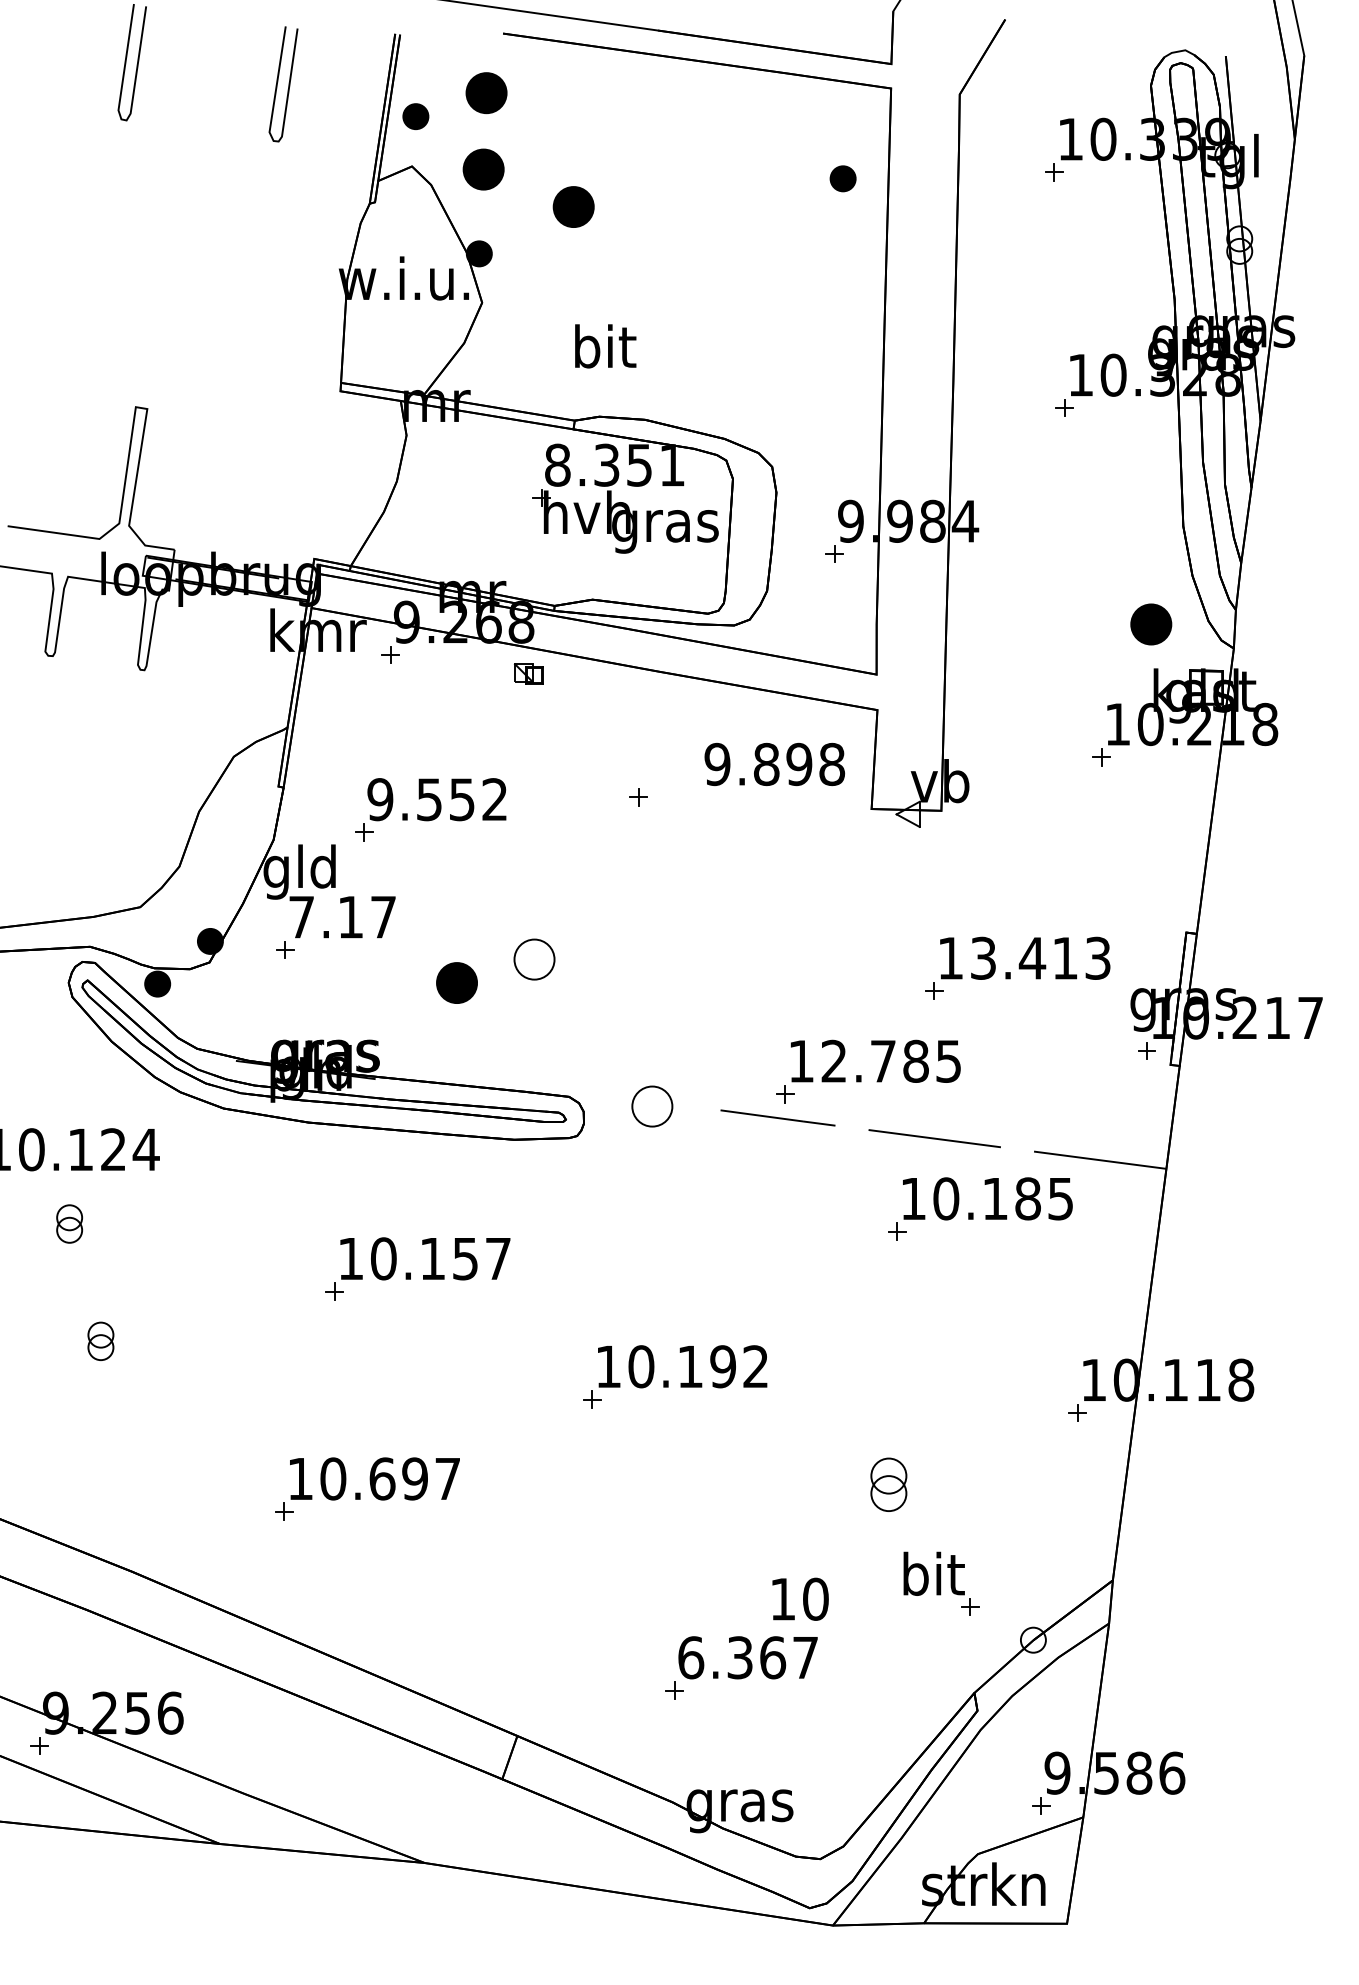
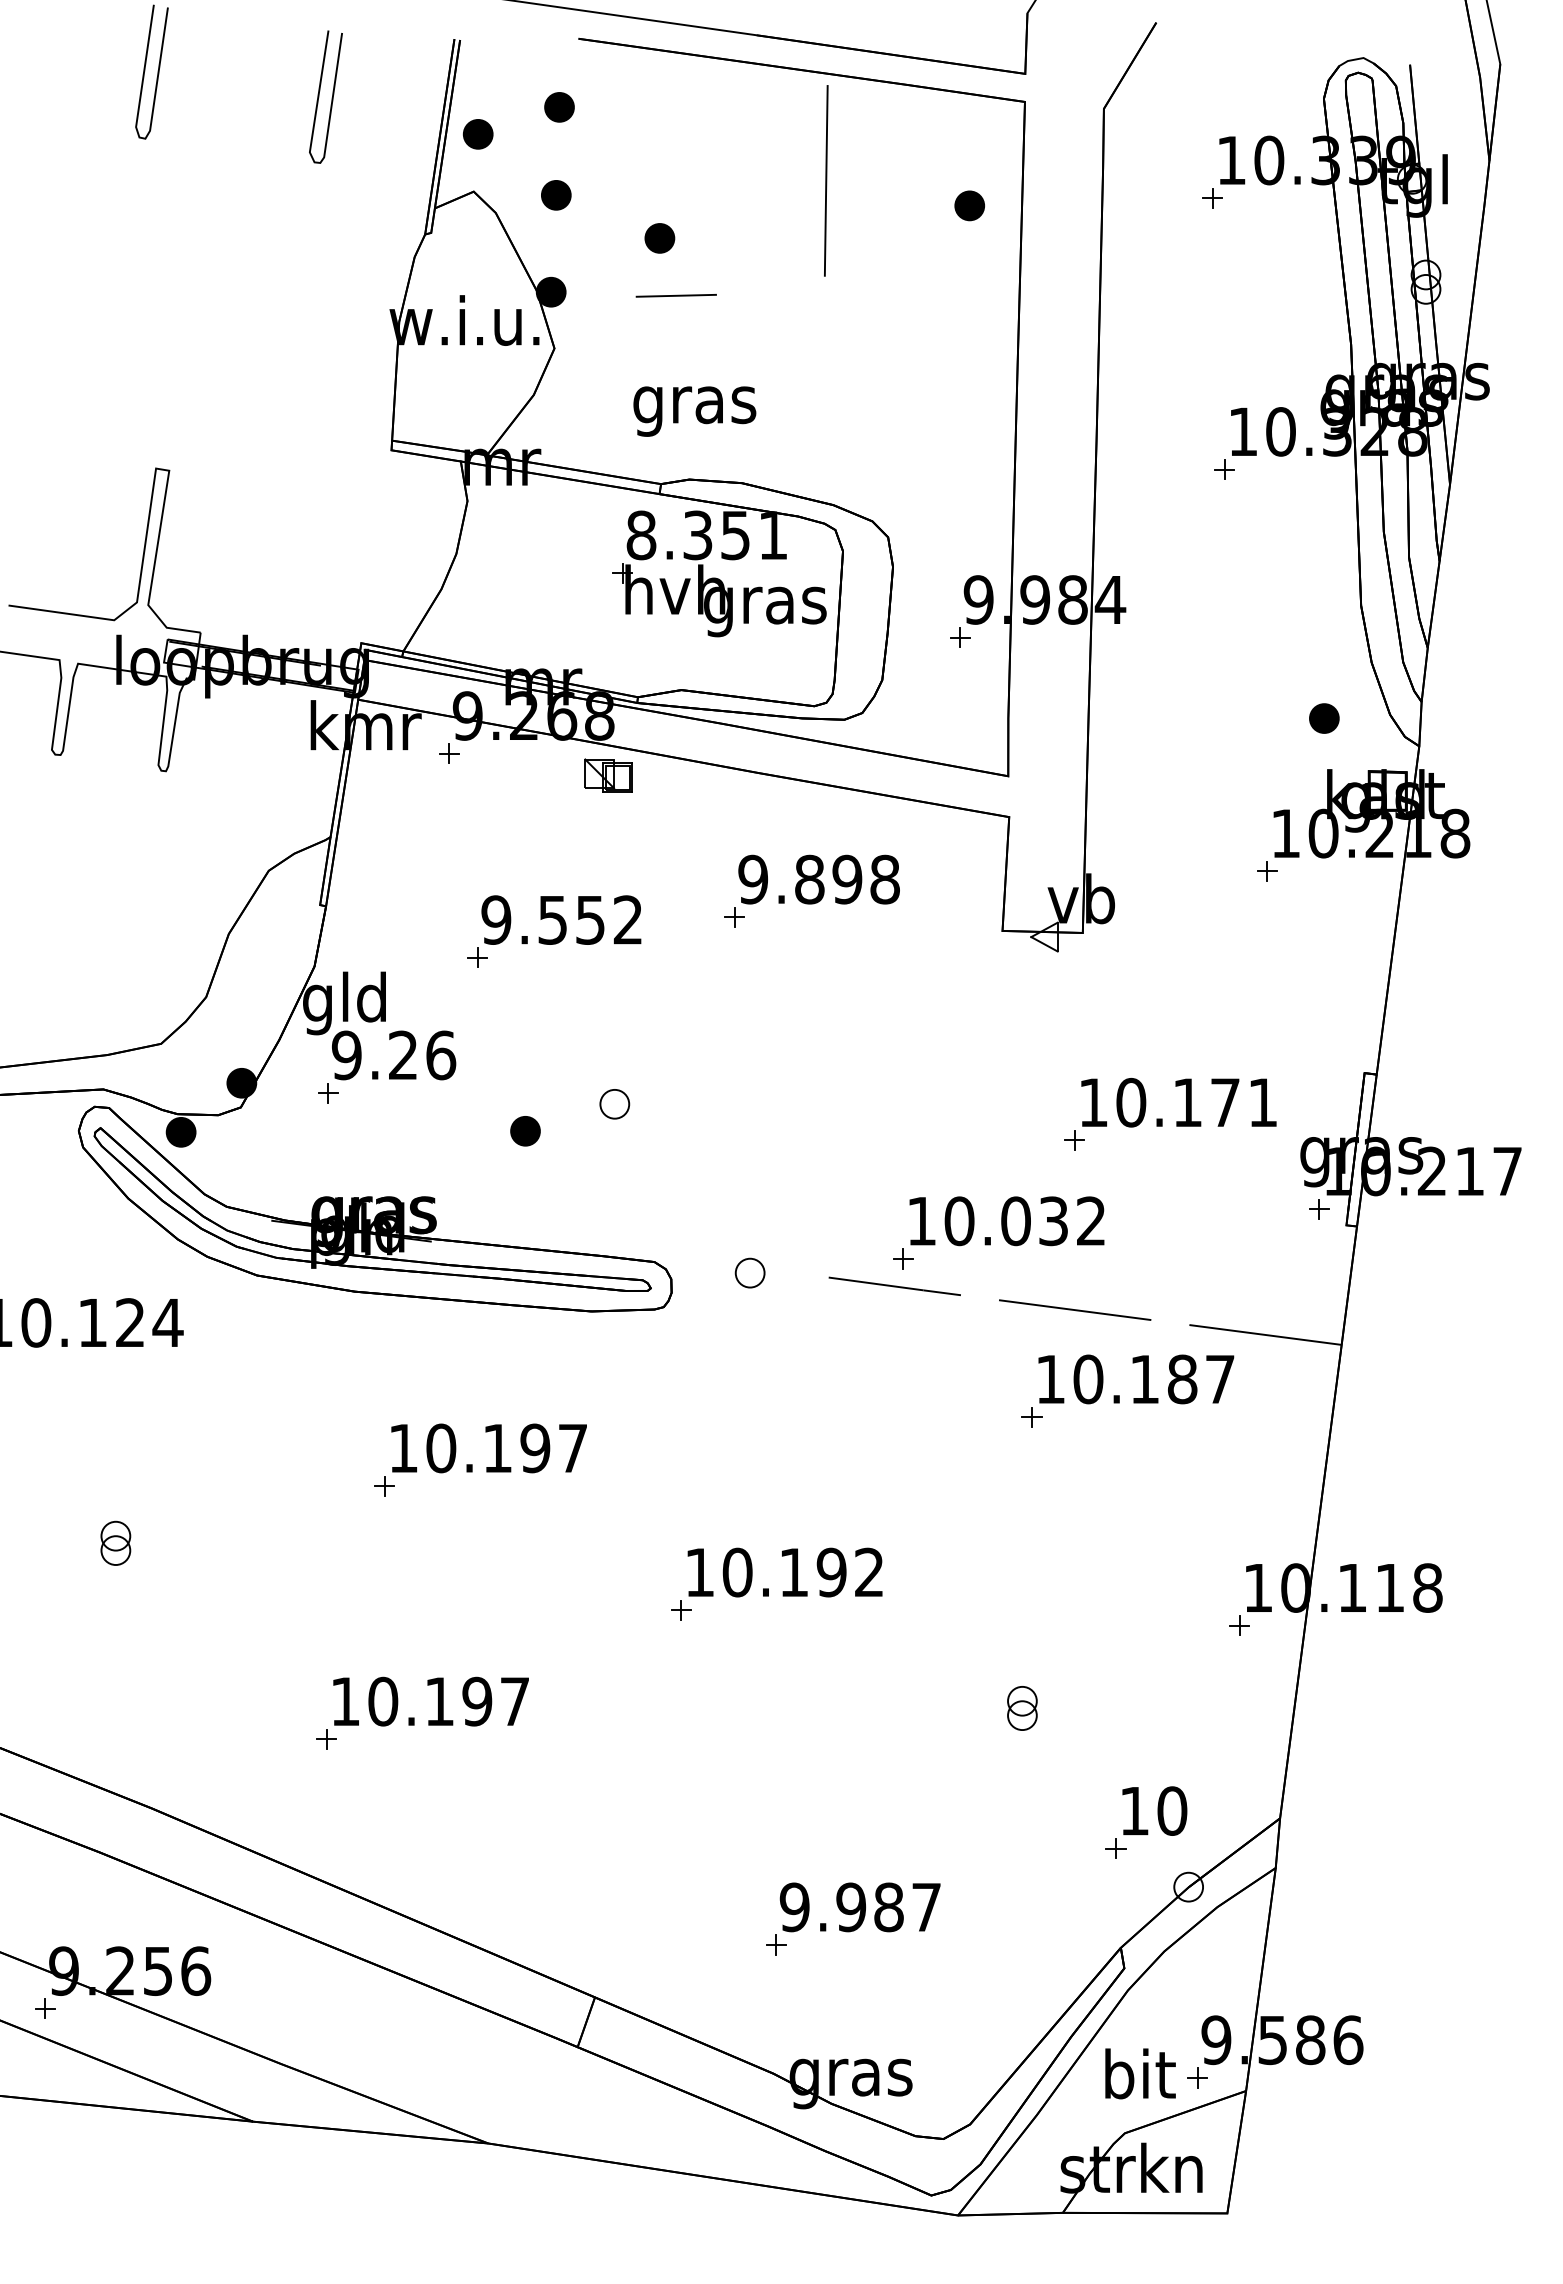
part: (486, 93) -> (559, 107), size x0.62
line: (717, 156) -> (825, 180), added
part: (483, 169) -> (556, 195), size x0.62
part: (573, 207) -> (659, 238), size x0.62
line: (587, 256) -> (675, 295), added
text: (603, 351) -> (694, 404), bit -> gras
part: (1151, 624) -> (1324, 718), size x0.62
part: (529, 673) -> (608, 775), size x1.43
text: (774, 764) -> (818, 879), moved
part: (430, 809) -> (554, 931), moved
text: (342, 917) -> (393, 1055), 7.17 -> 9.26
text: (1040, 958) -> (1196, 1102), 13.413 -> 10.171
part: (534, 959) -> (614, 1104), size x0.62
part: (456, 983) -> (525, 1131), size x0.62
text: (890, 1061) -> (1024, 1221), 12.785 -> 10.032
part: (651, 1105) -> (749, 1272), size x0.62
text: (1061, 1198) -> (1220, 1379), 10.185 -> 10.187
part: (69, 1223) -> (79, 1407), removed
text: (465, 1258) -> (535, 1448), 10.157 -> 10.197
text: (382, 1478) -> (439, 1701), 10.697 -> 10.197
part: (888, 1484) -> (1022, 1708), size x0.71
text: (934, 1573) -> (1140, 2073), moved
text: (800, 1598) -> (1154, 1810), moved
text: (731, 1657) -> (841, 1907), 6.367 -> 9.987

